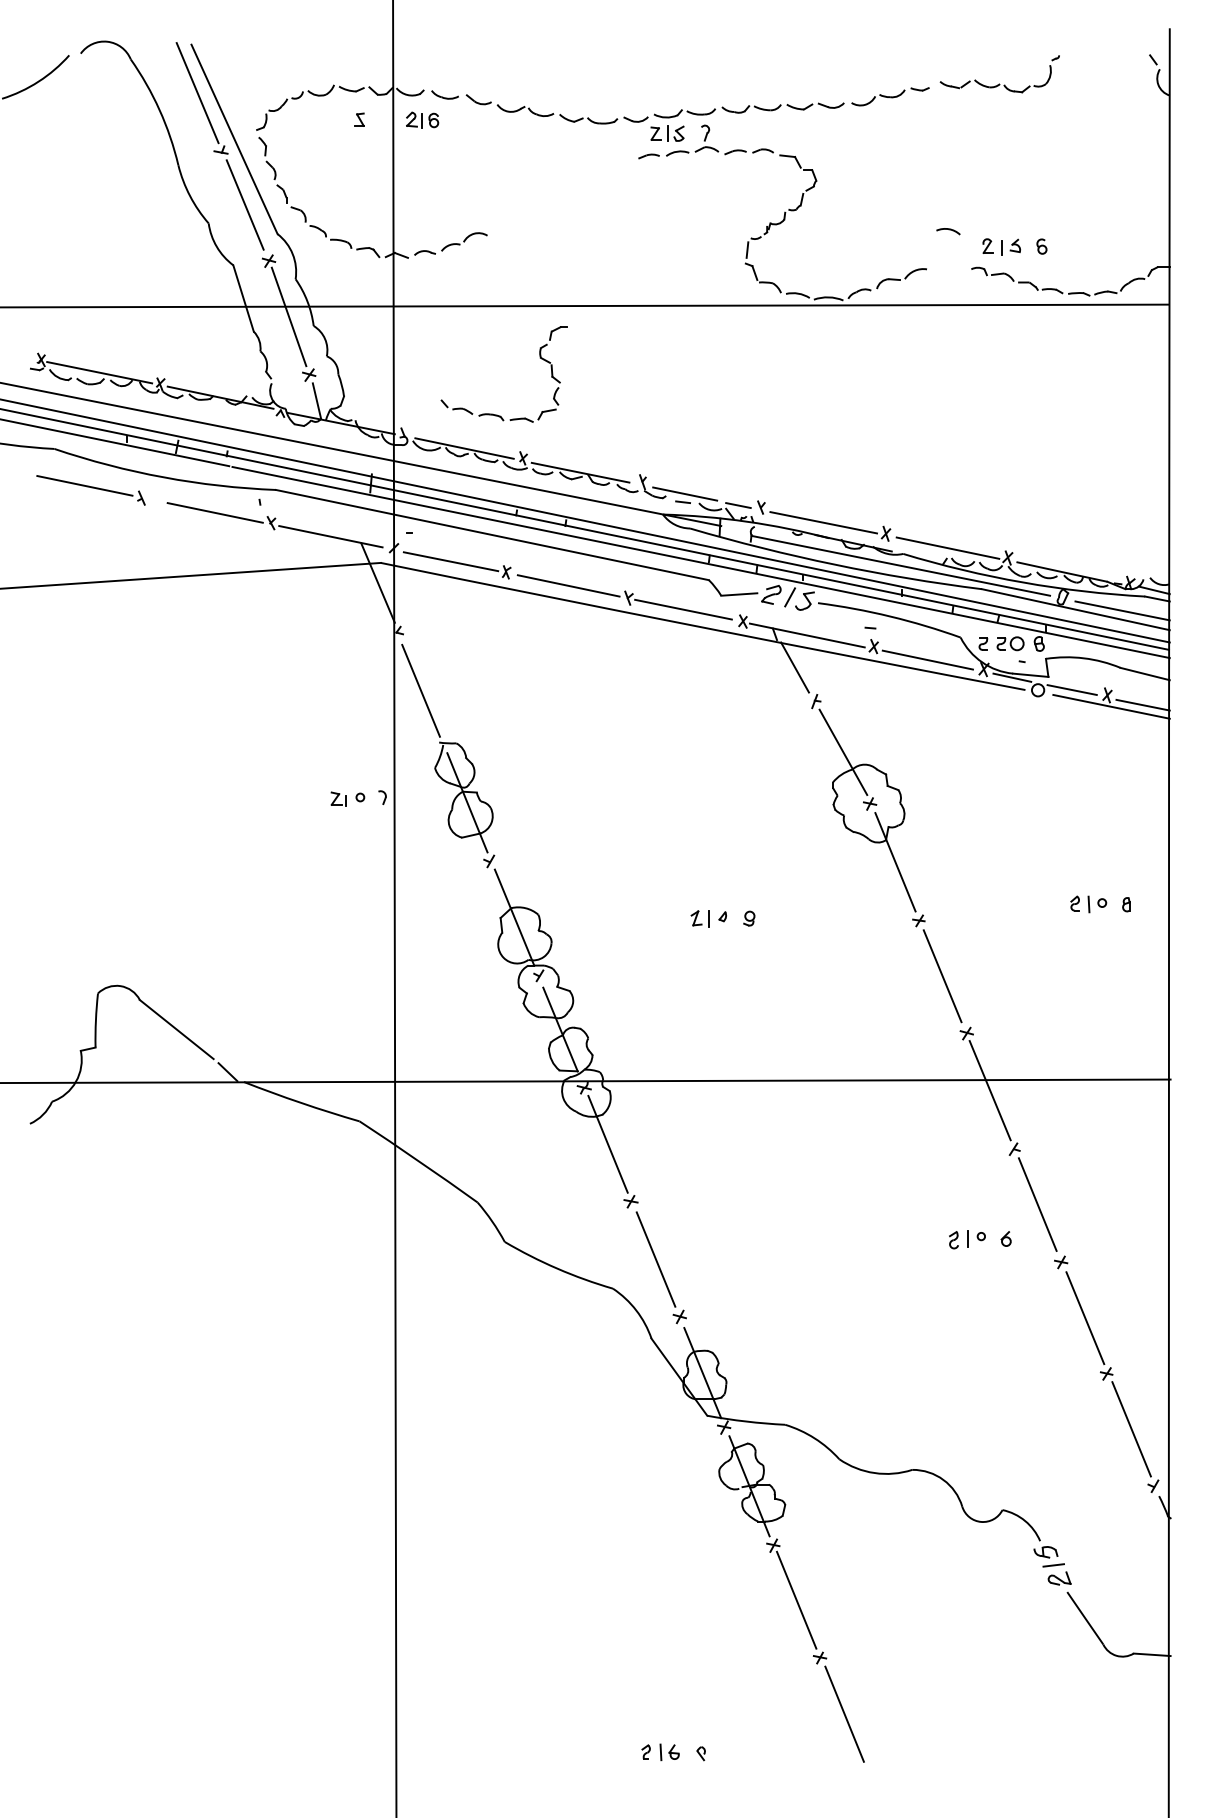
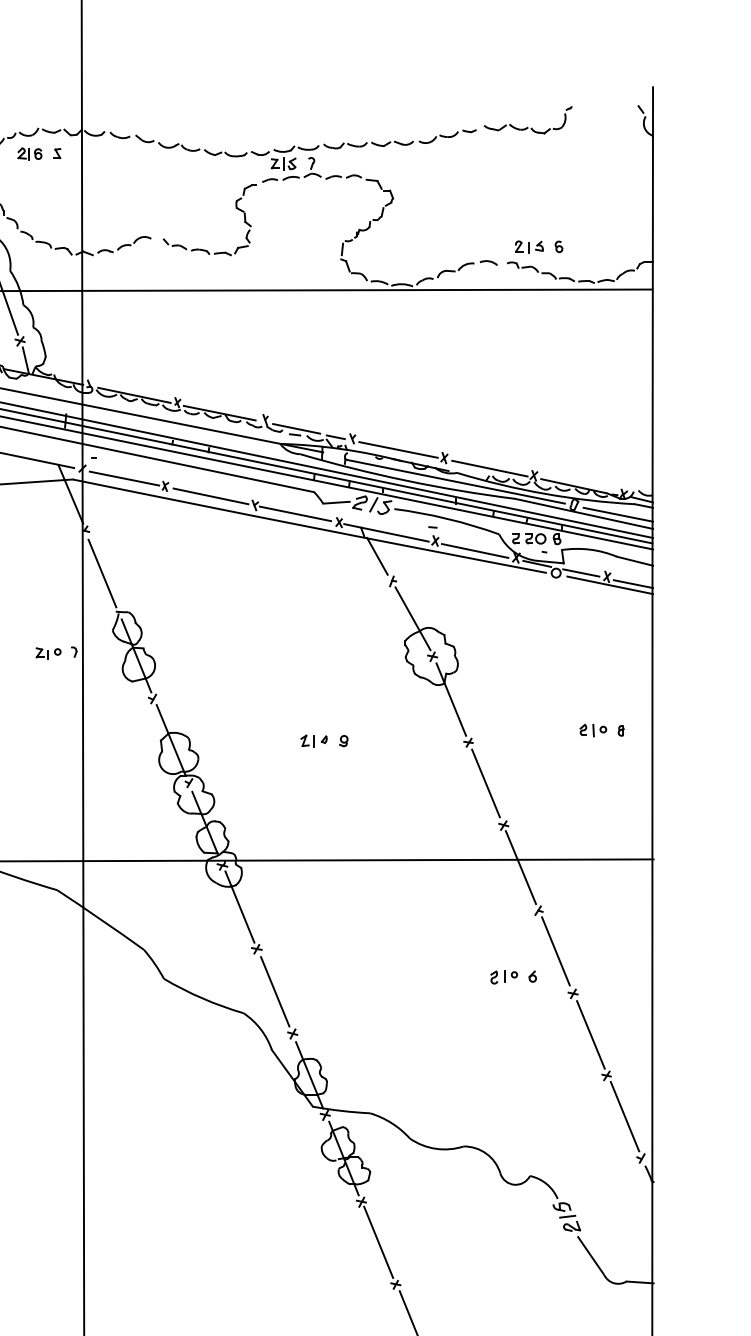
part: (422, 119) -> (29, 153), moved
arc: (948, 230) -> (488, 262), moved
part: (539, 357) -> (235, 207), moved

